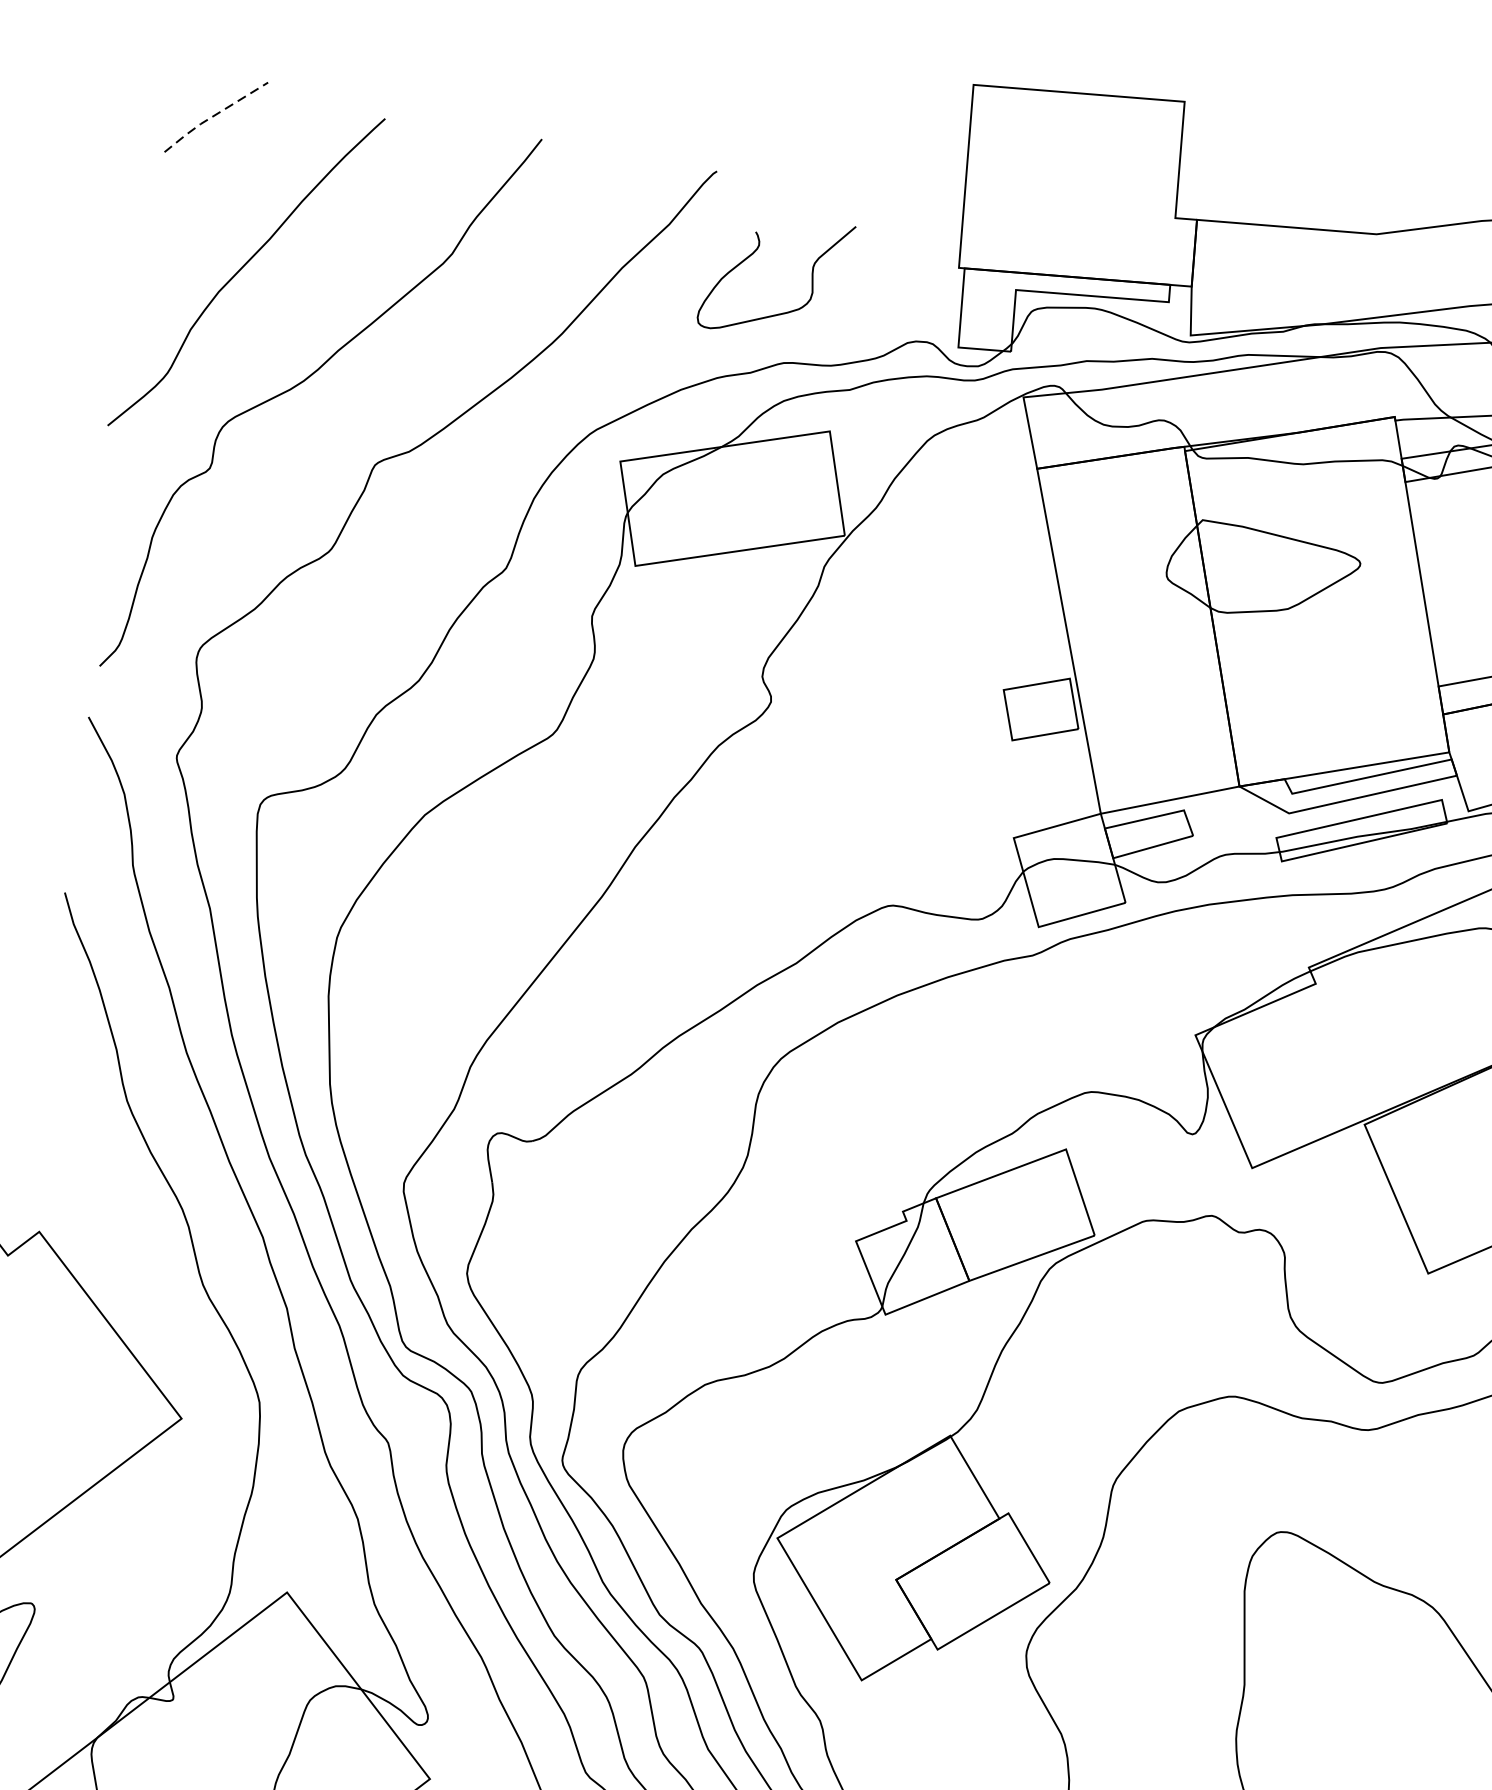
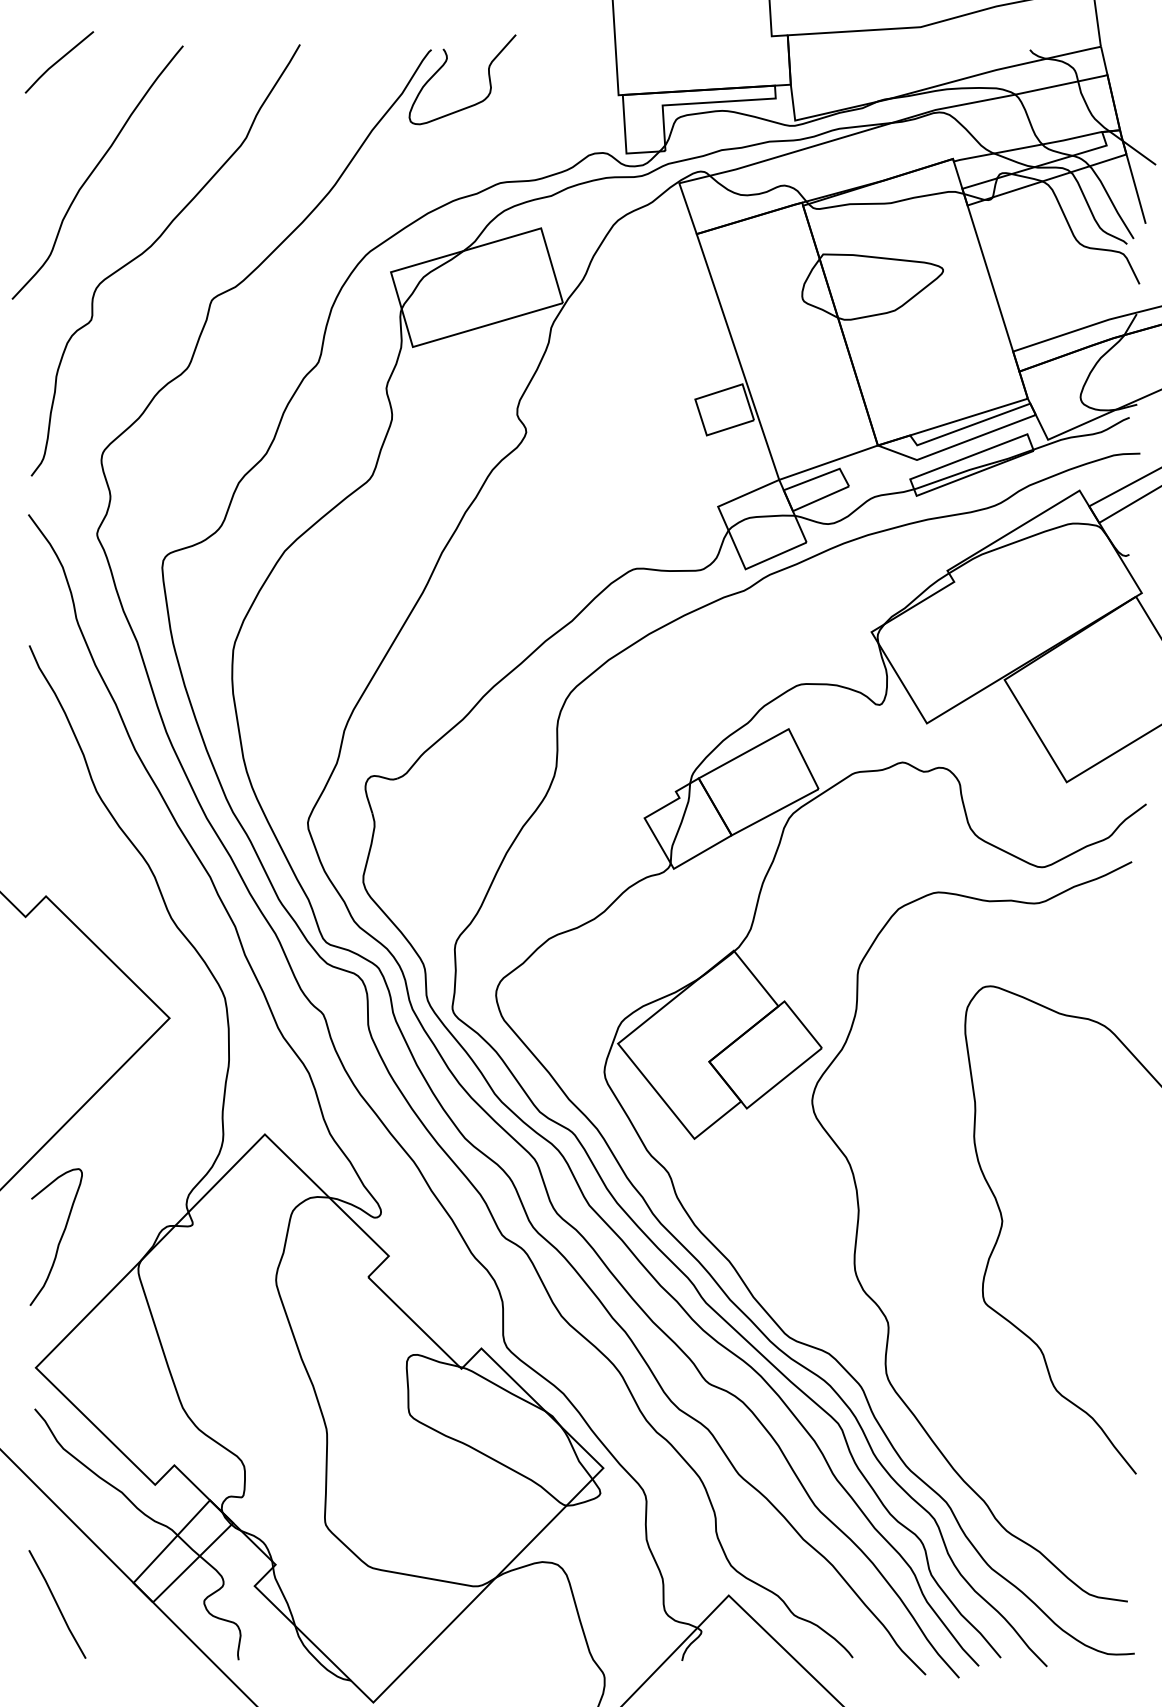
line: (213, 117) -> (57, 62), dashed -> solid
curve: (754, 254) -> (444, 65), moved

